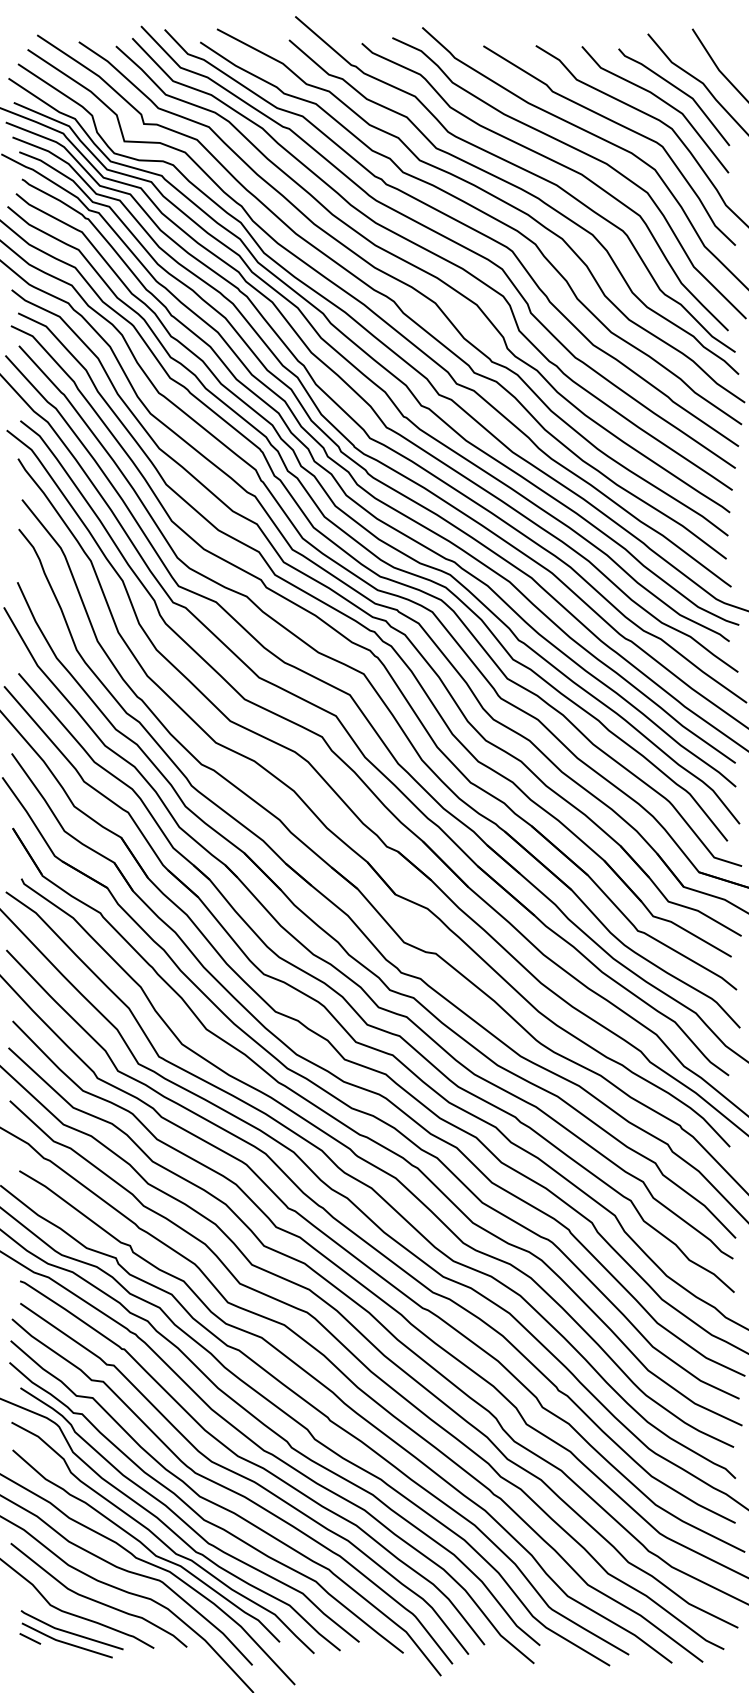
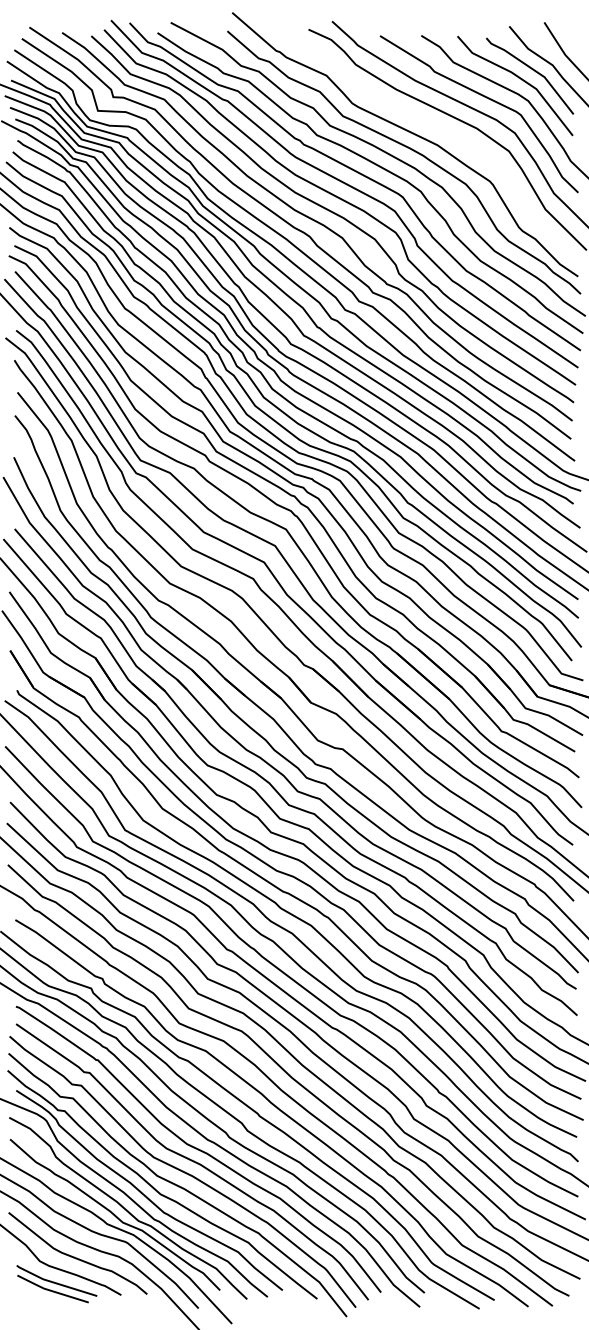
curve: (556, 163) -> (437, 128), removed
line: (30, 1638) -> (24, 1287), removed

